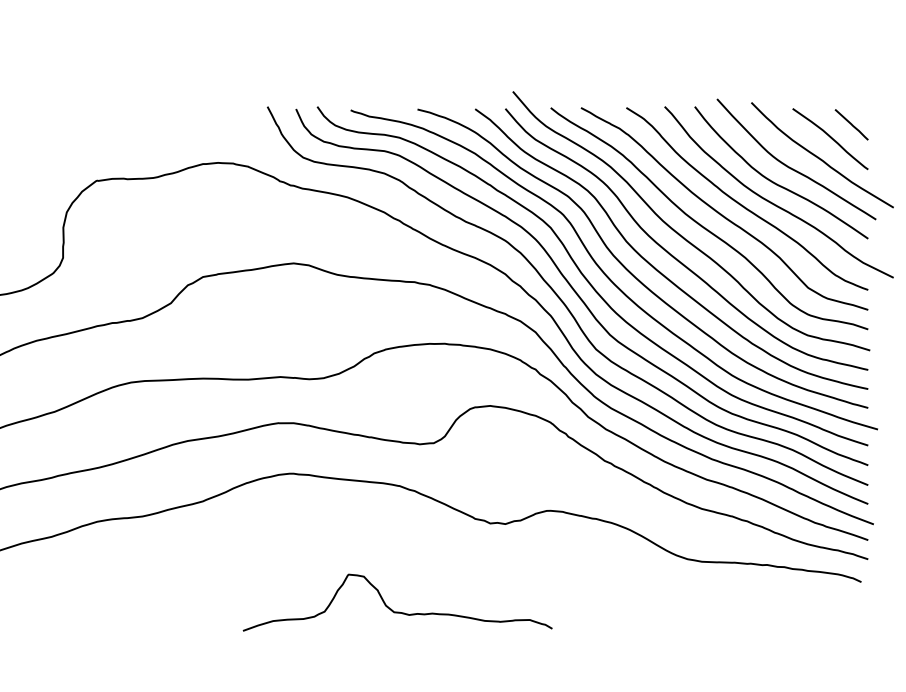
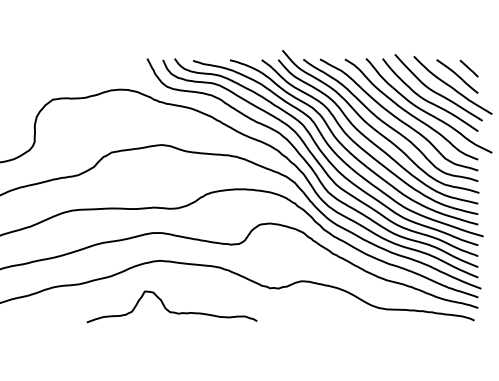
curve: (391, 607) -> (168, 309), moved

